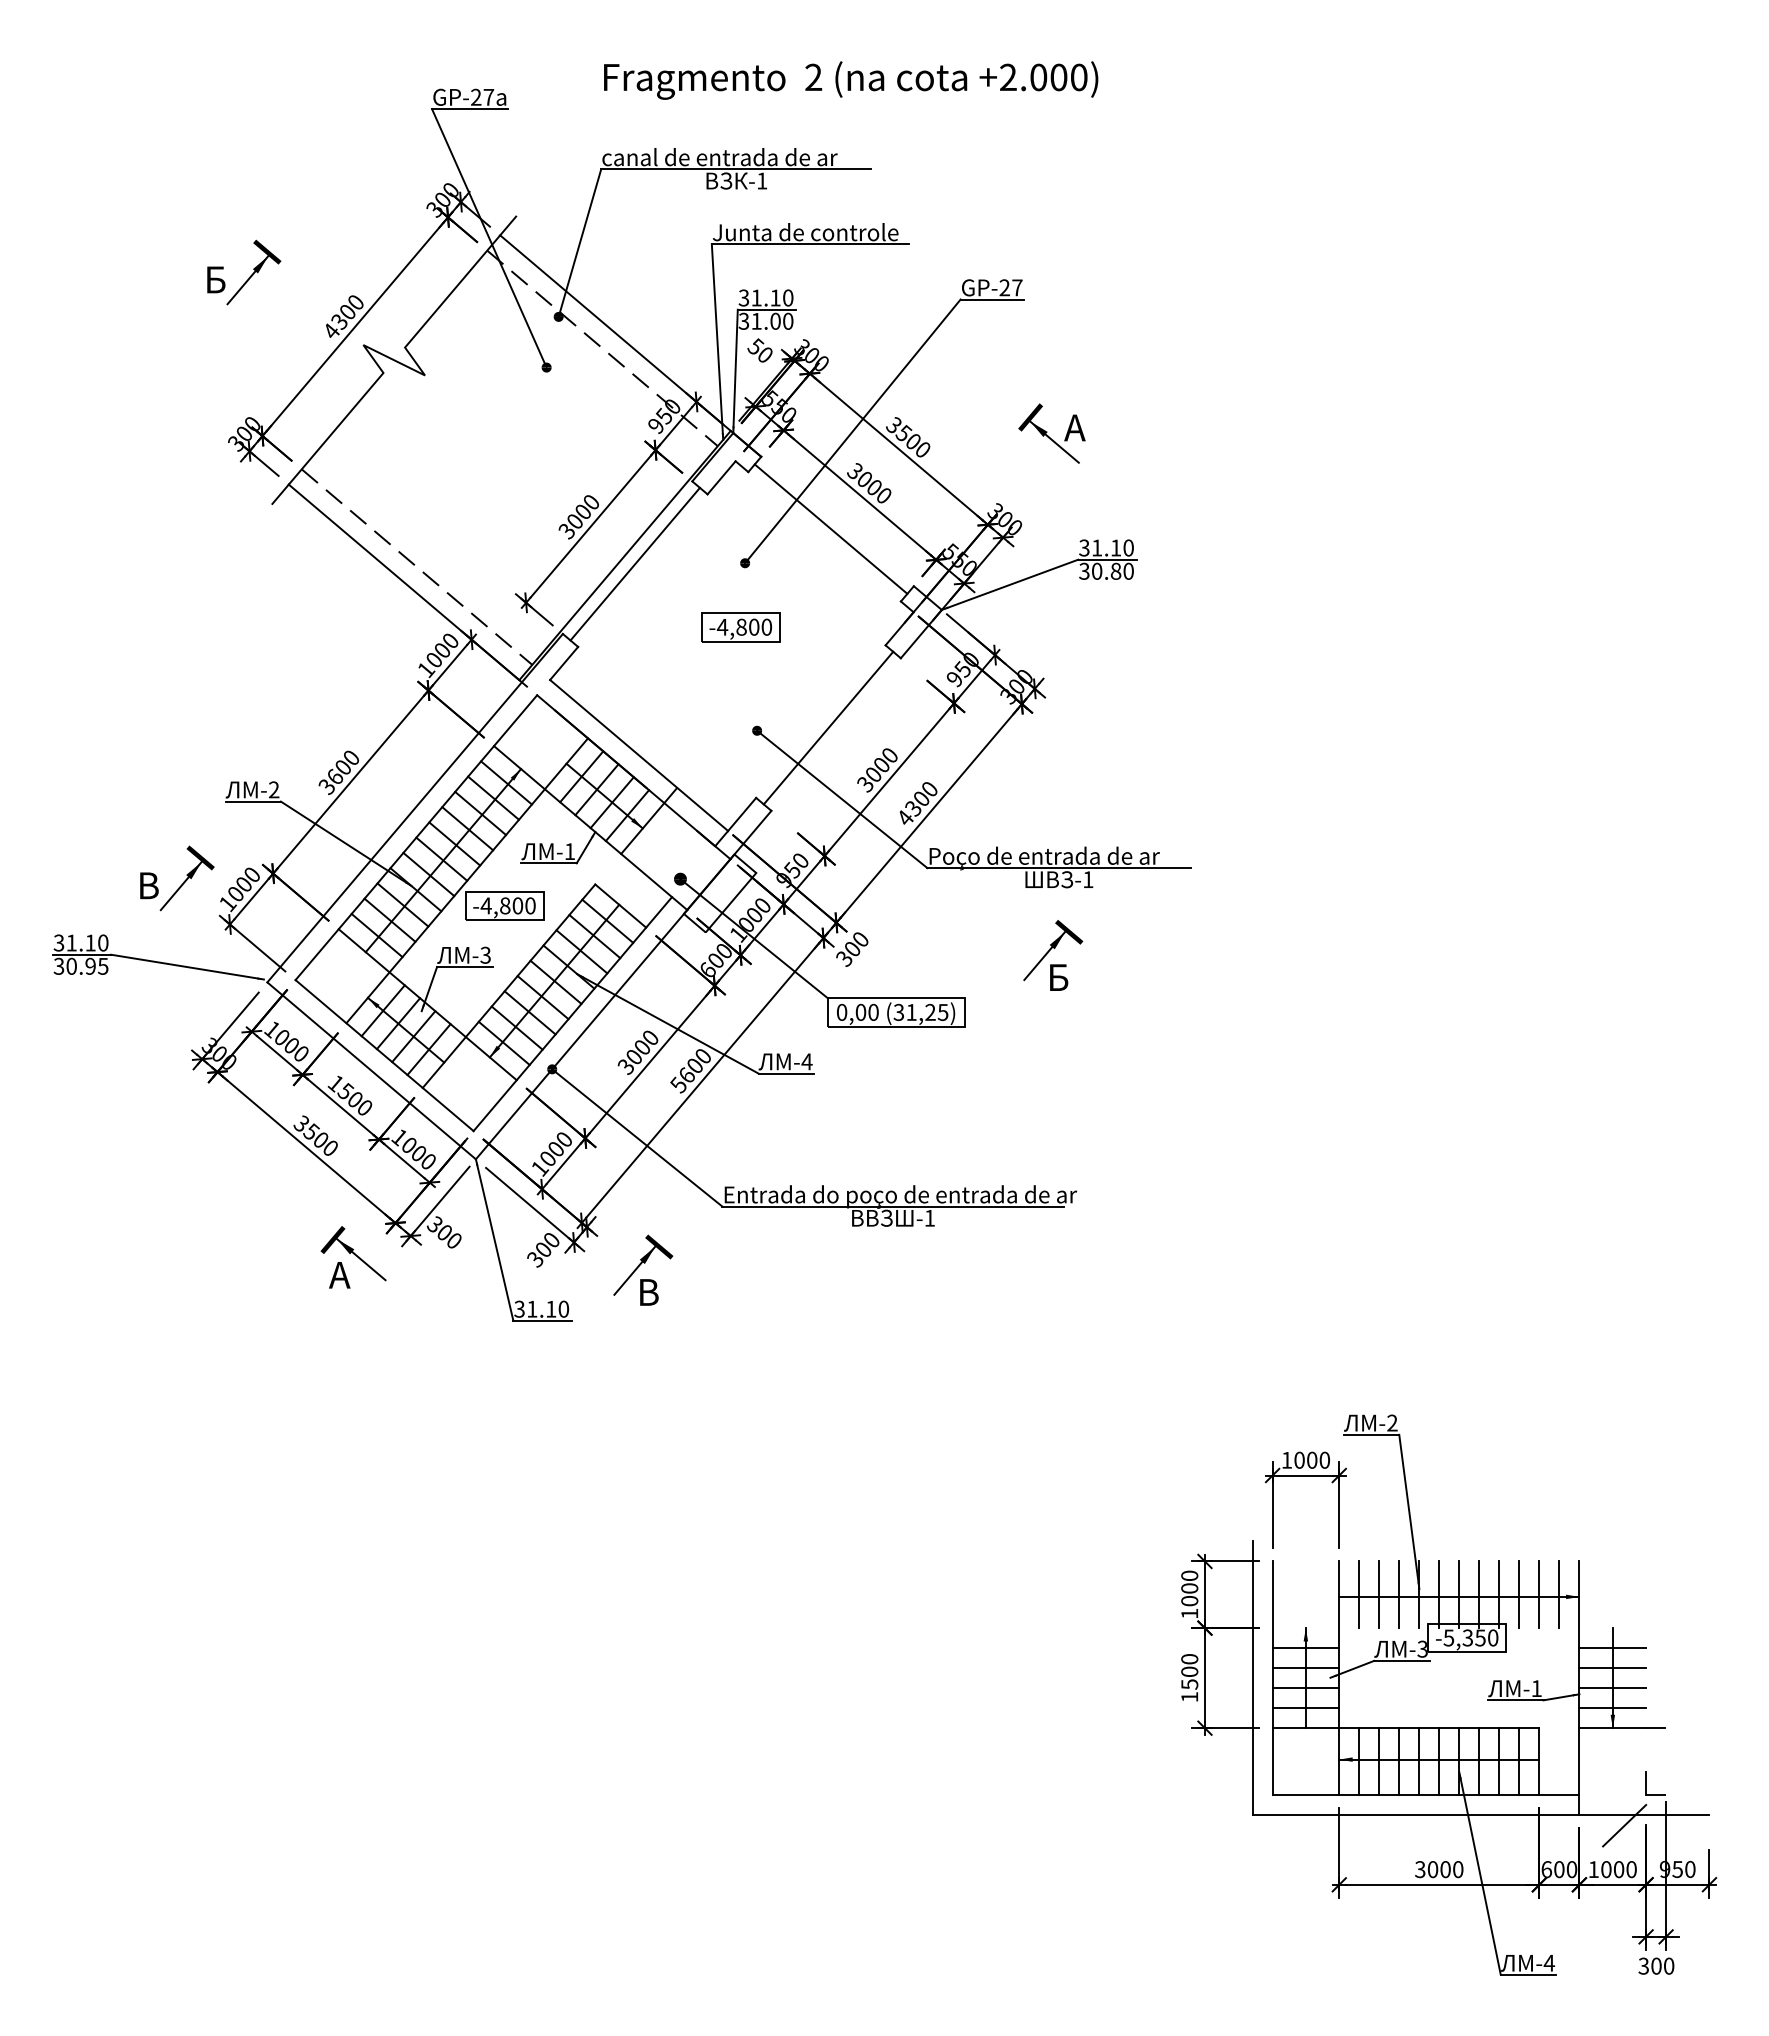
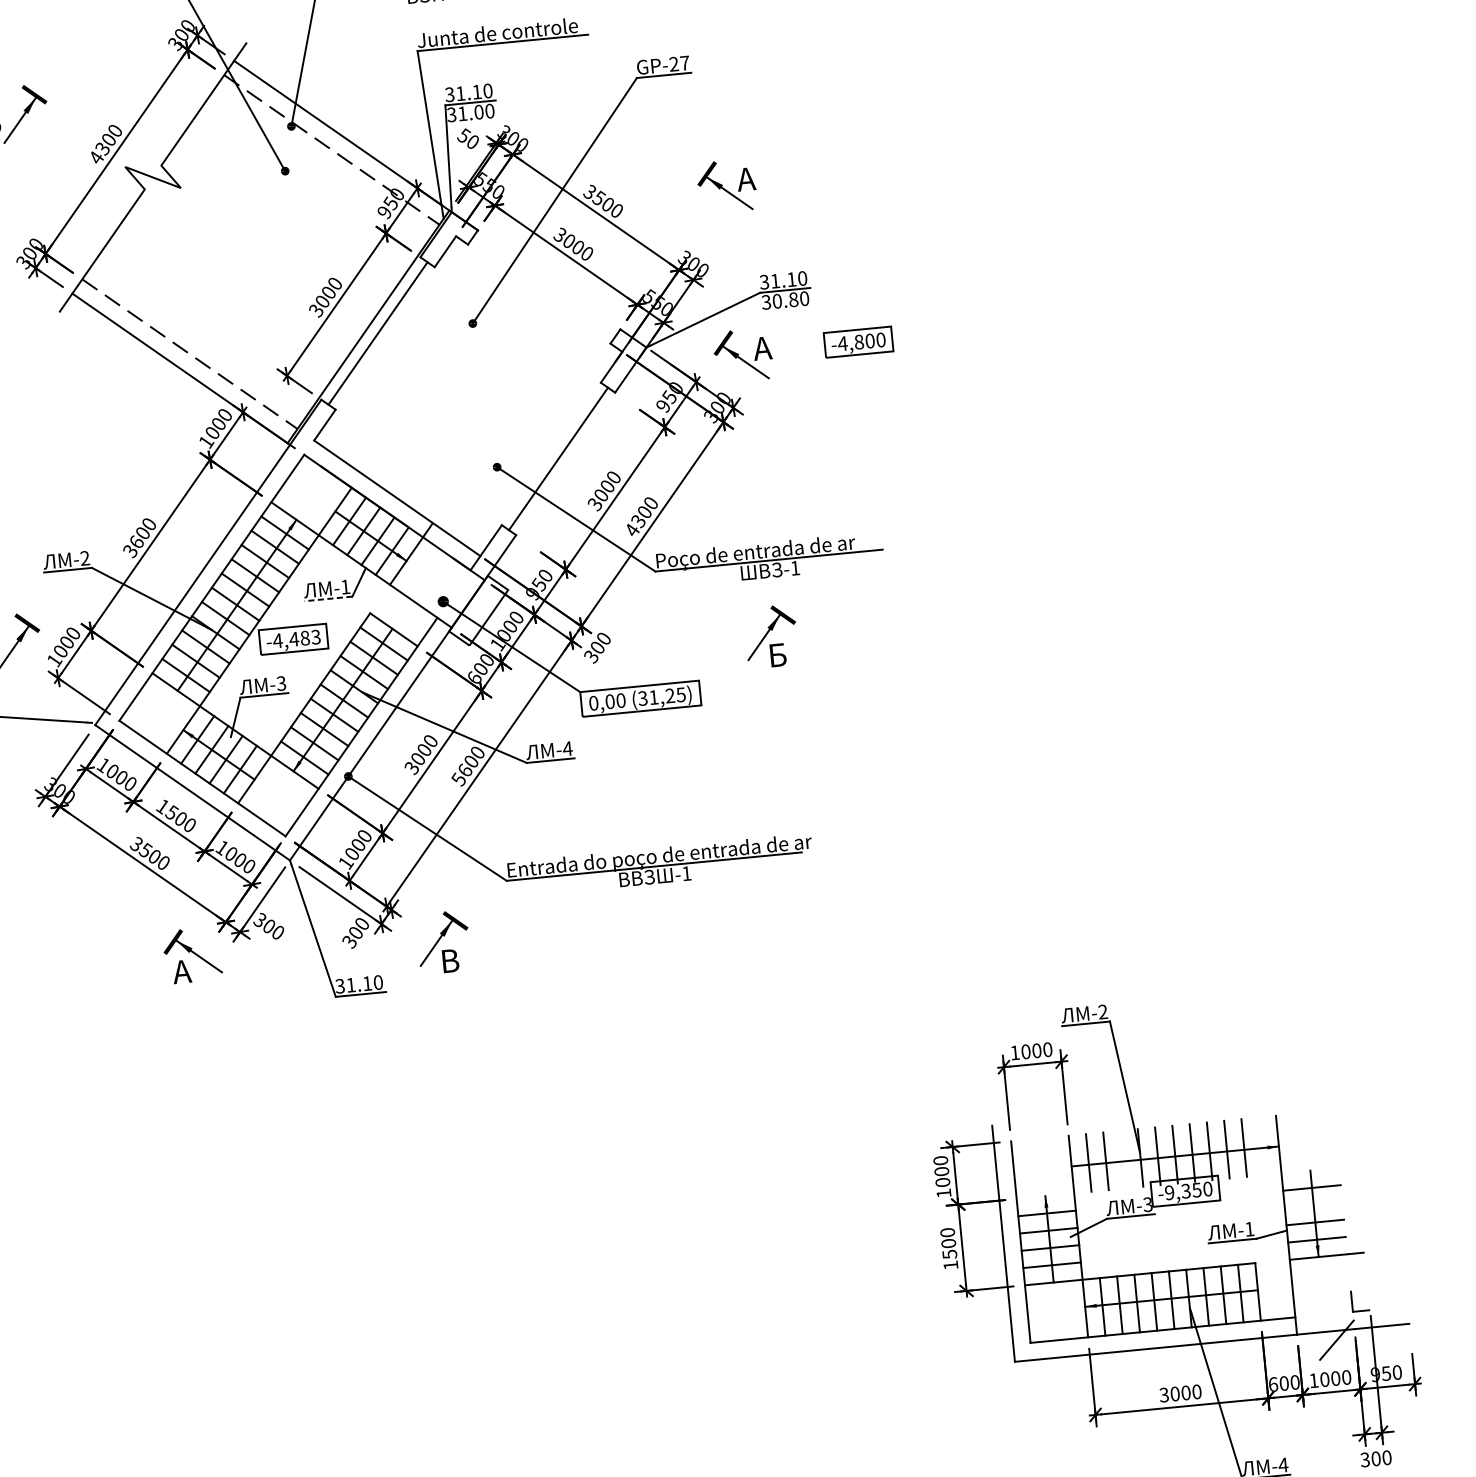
line: (830, 528) -> (543, 286), removed
part: (740, 627) -> (858, 342), moved
part: (1051, 629) -> (742, 355), added
line: (549, 863) -> (328, 599), solid -> dashed
text: (517, 905) -> (304, 637), -4,800 -> -4,483
line: (1399, 1594) -> (1123, 1159), removed
line: (1559, 1594) -> (1261, 1146), removed
text: (1448, 1637) -> (1169, 1192), -5,350 -> -9,350
line: (1612, 1668) -> (1313, 1205), removed

